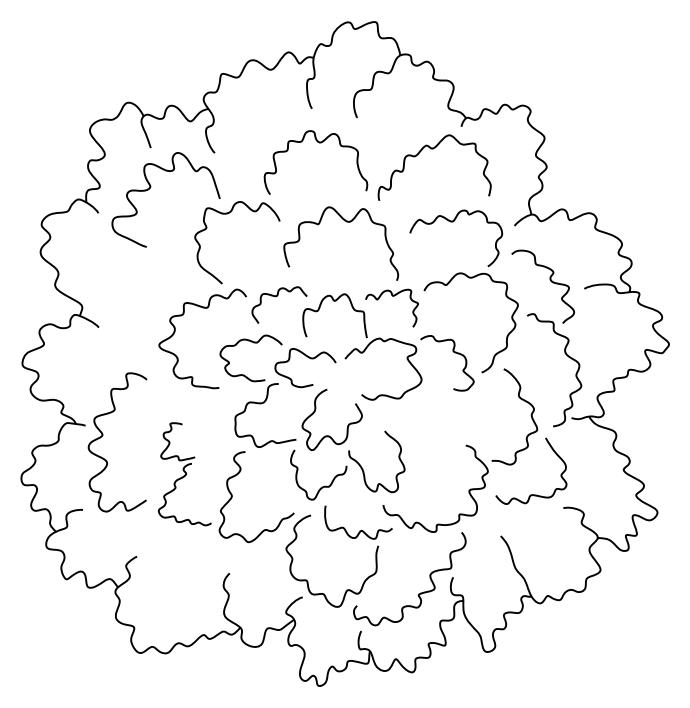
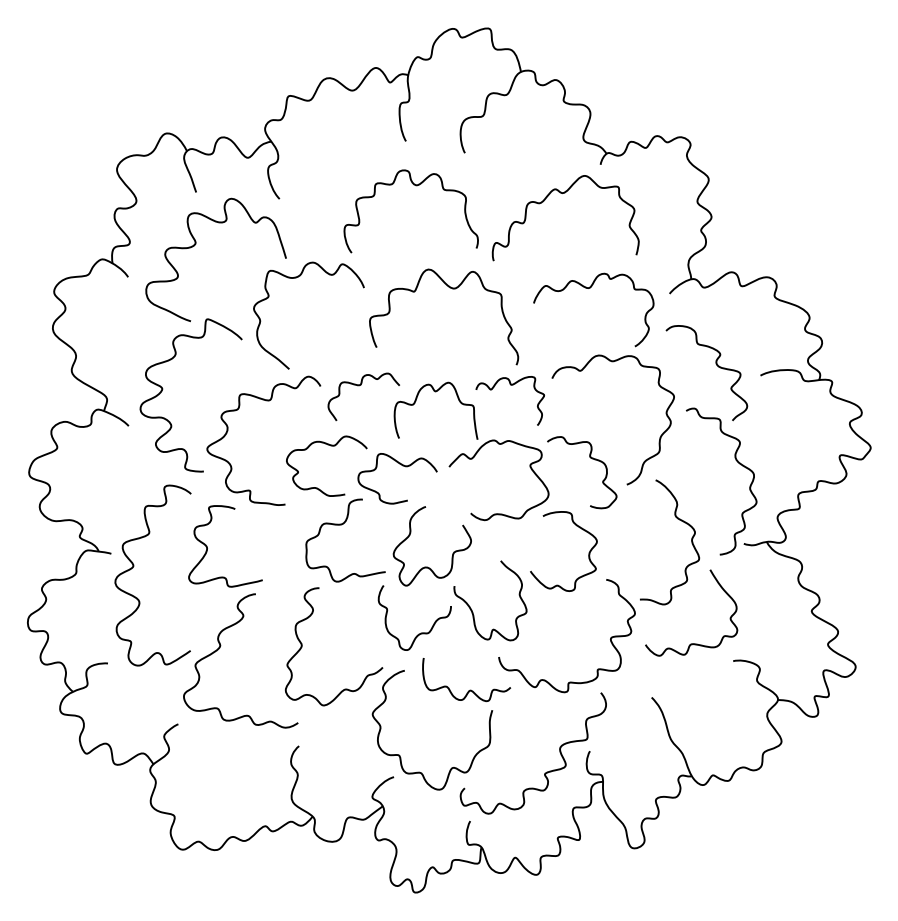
curve: (125, 300) -> (163, 390), added
curve: (451, 426) -> (587, 554), added
part: (184, 474) -> (240, 617), size x1.67

